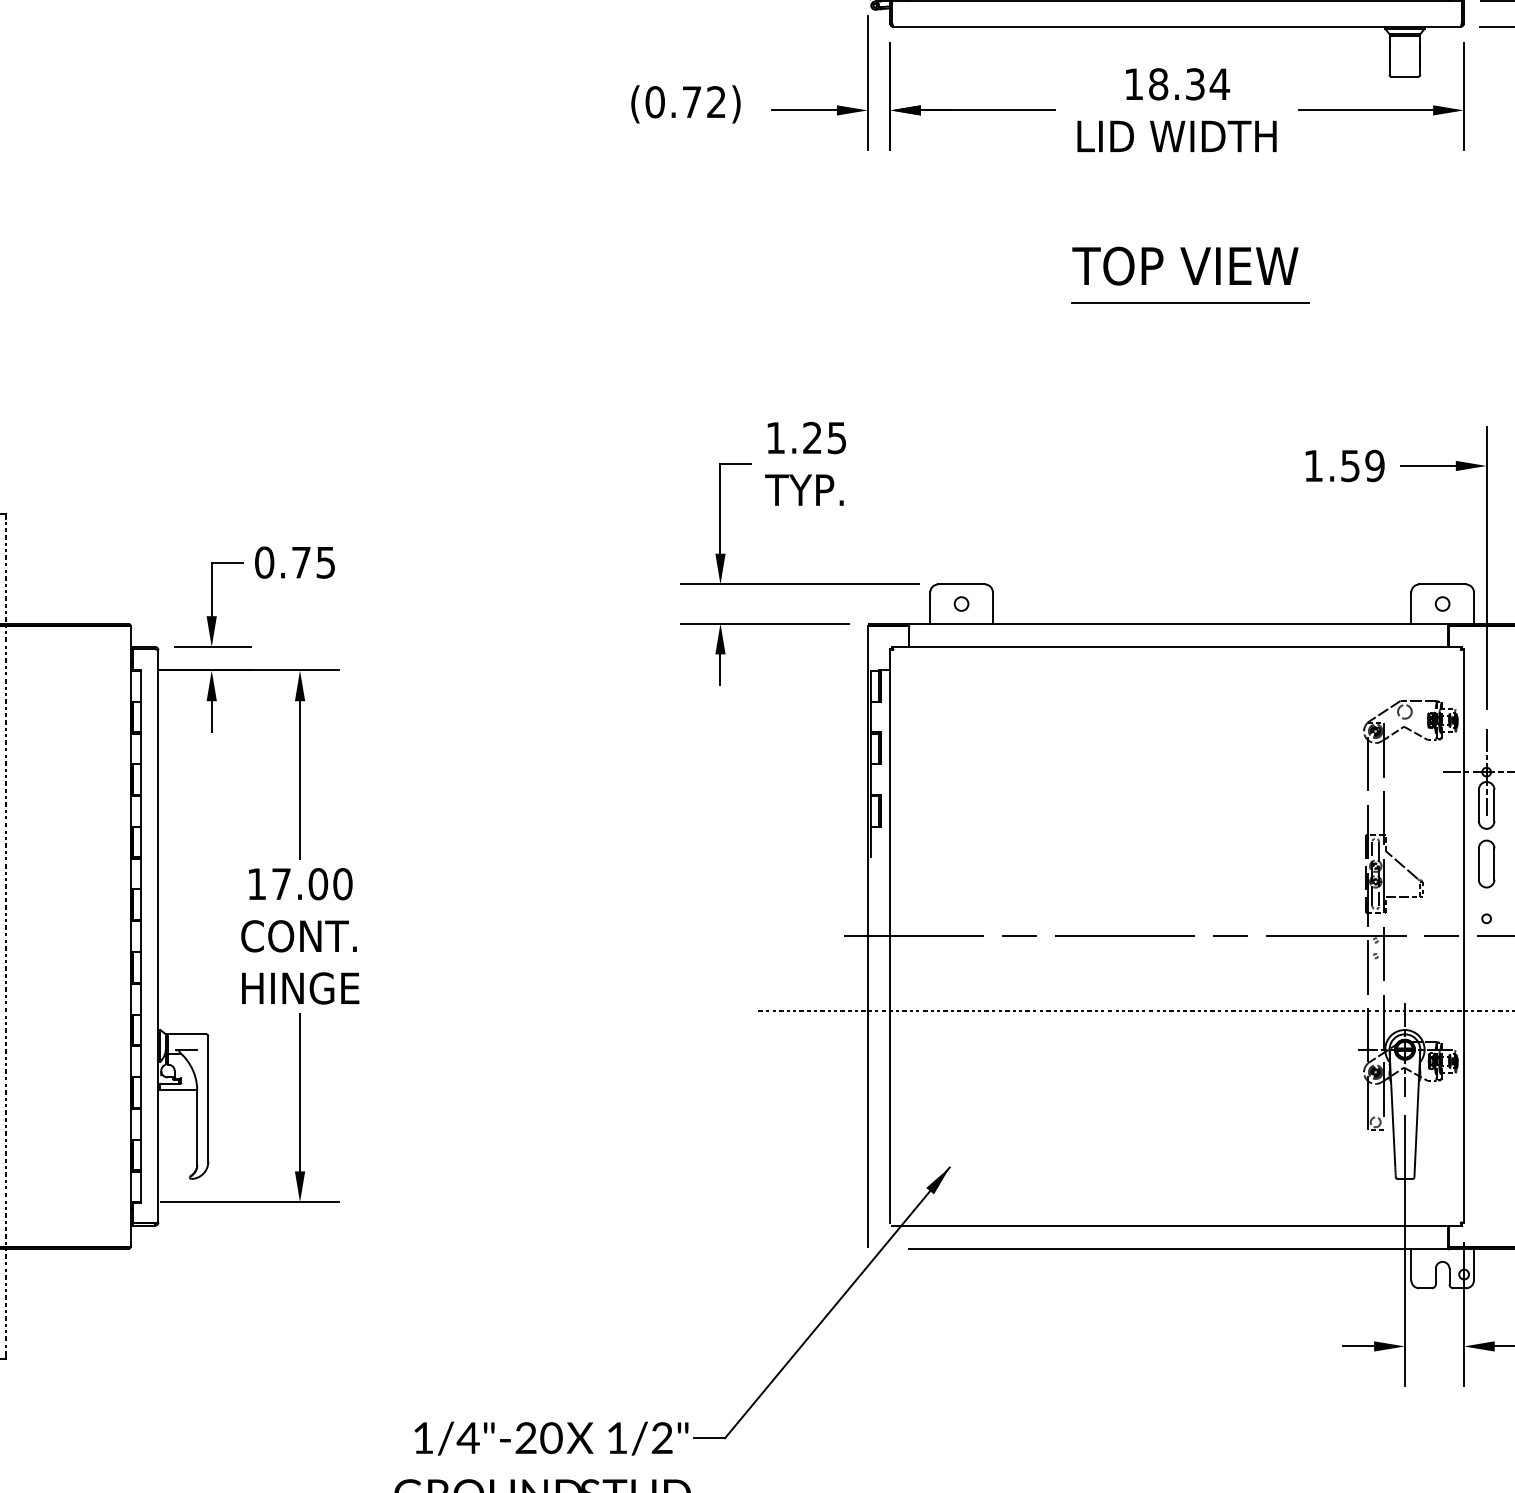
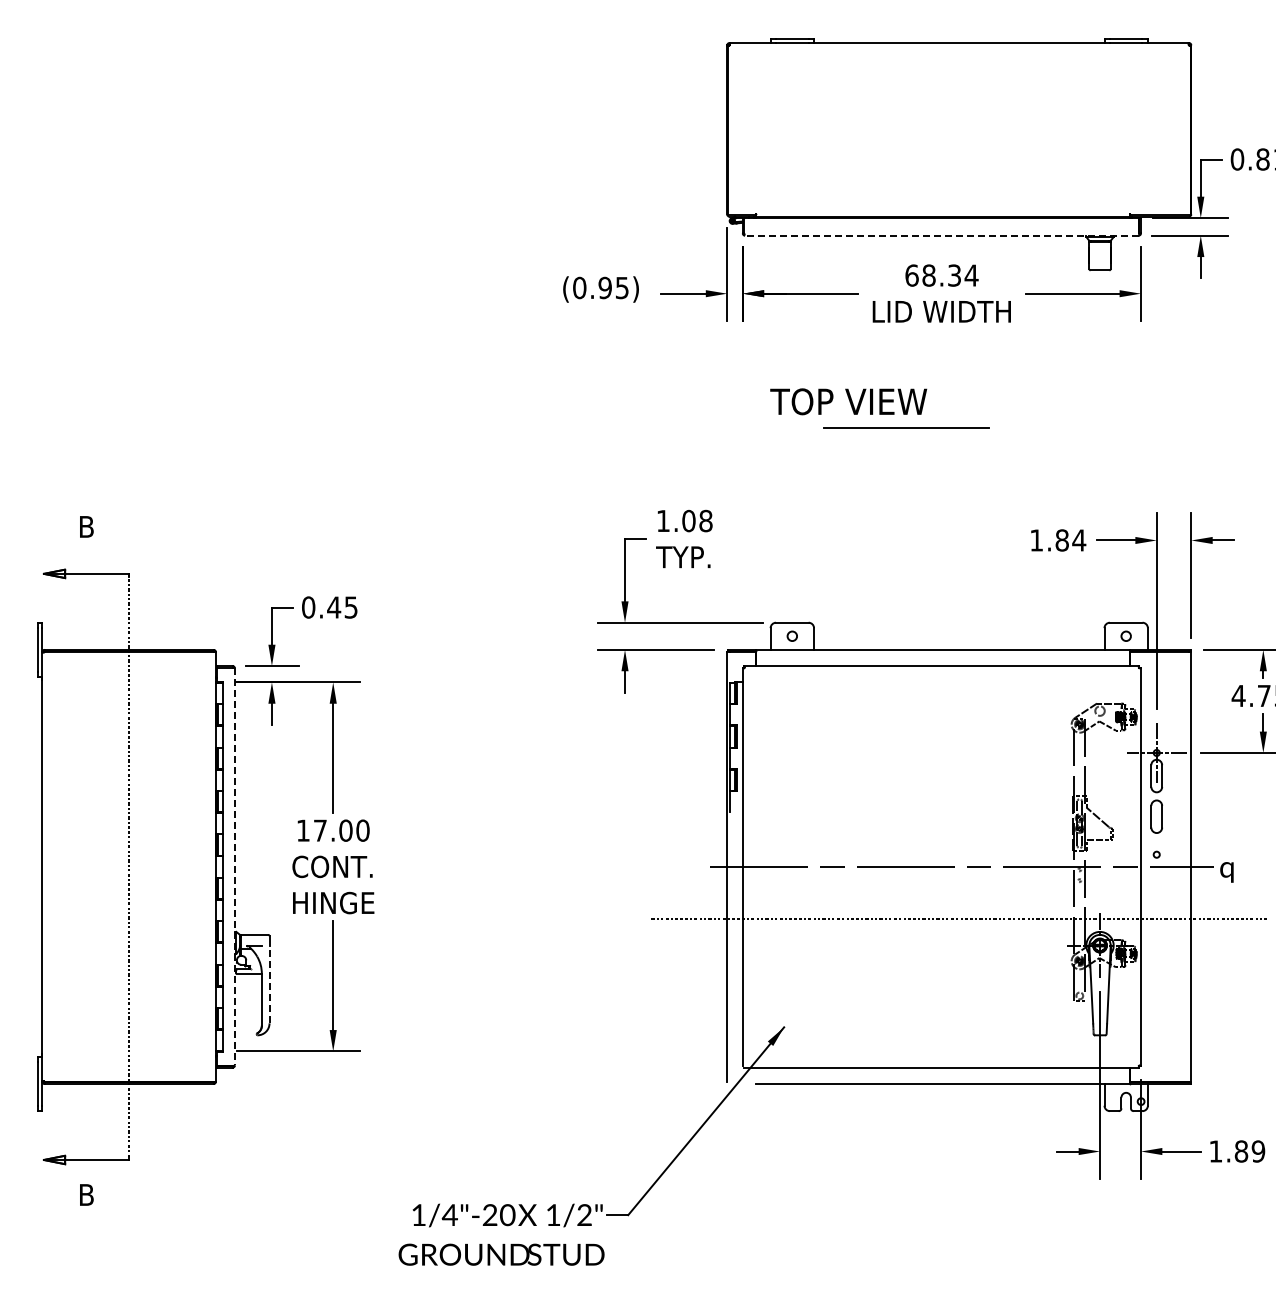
line: (1176, 26) -> (941, 235), solid -> dashed
text: (1133, 84) -> (911, 275), 18.34 -> 68.34
text: (703, 101) -> (613, 287), (0.72) -> (0.95)
text: (1185, 265) -> (848, 401), moved
line: (1190, 303) -> (906, 427), moved
text: (824, 437) -> (697, 520), 1.25 -> 1.08
text: (1362, 466) -> (1070, 540), 1.59 -> 1.84
text: (301, 562) -> (334, 607), 0.75 -> 0.45
line: (157, 935) -> (234, 866), solid -> dashed
line: (208, 1105) -> (269, 984), solid -> dashed

